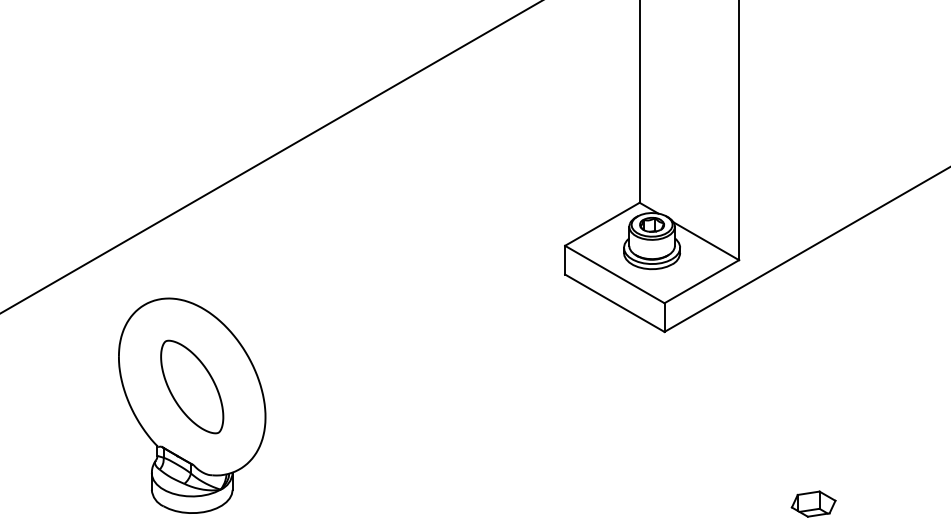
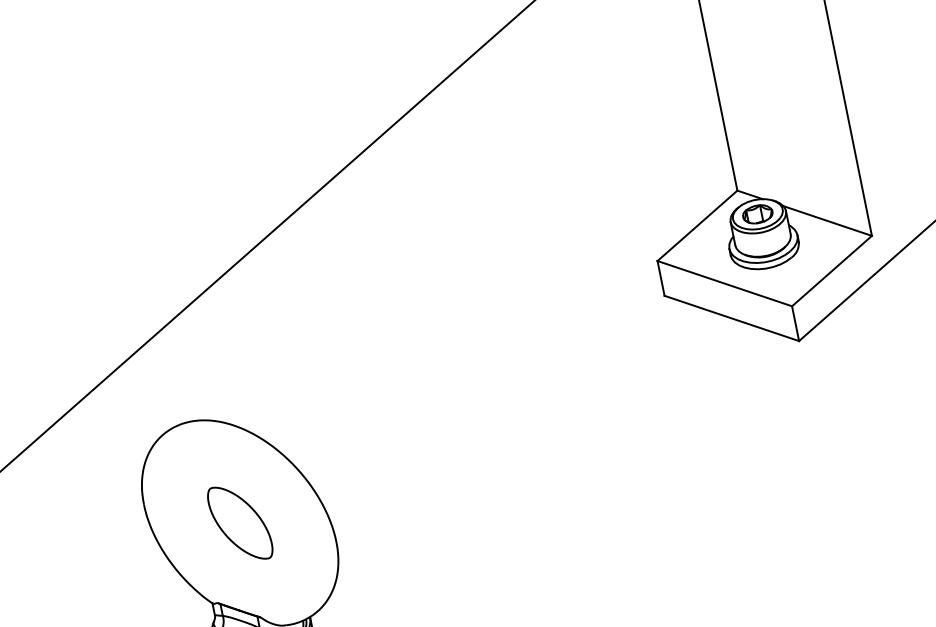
part: (192, 386) -> (240, 522), size x0.7

